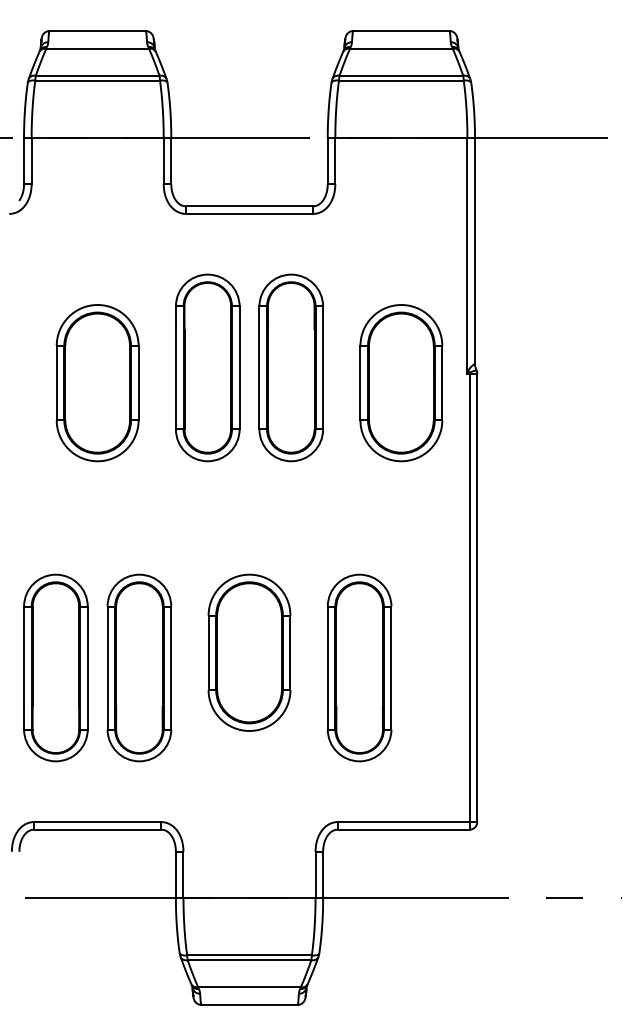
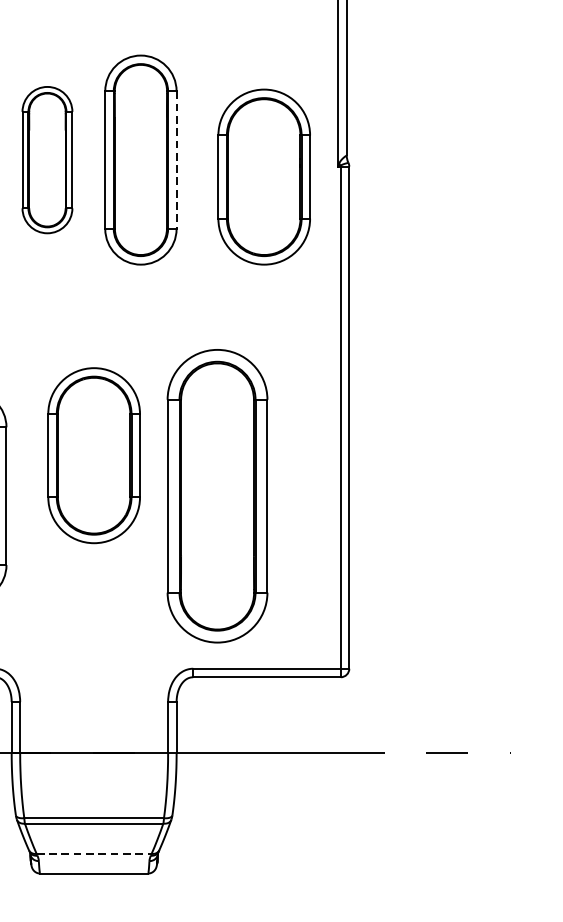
part: (207, 367) -> (47, 159), size x0.7
line: (323, 367) -> (177, 159), solid -> dashed
part: (249, 652) -> (94, 455), moved
part: (359, 667) -> (217, 495), size x1.4
line: (250, 987) -> (95, 854), solid -> dashed

